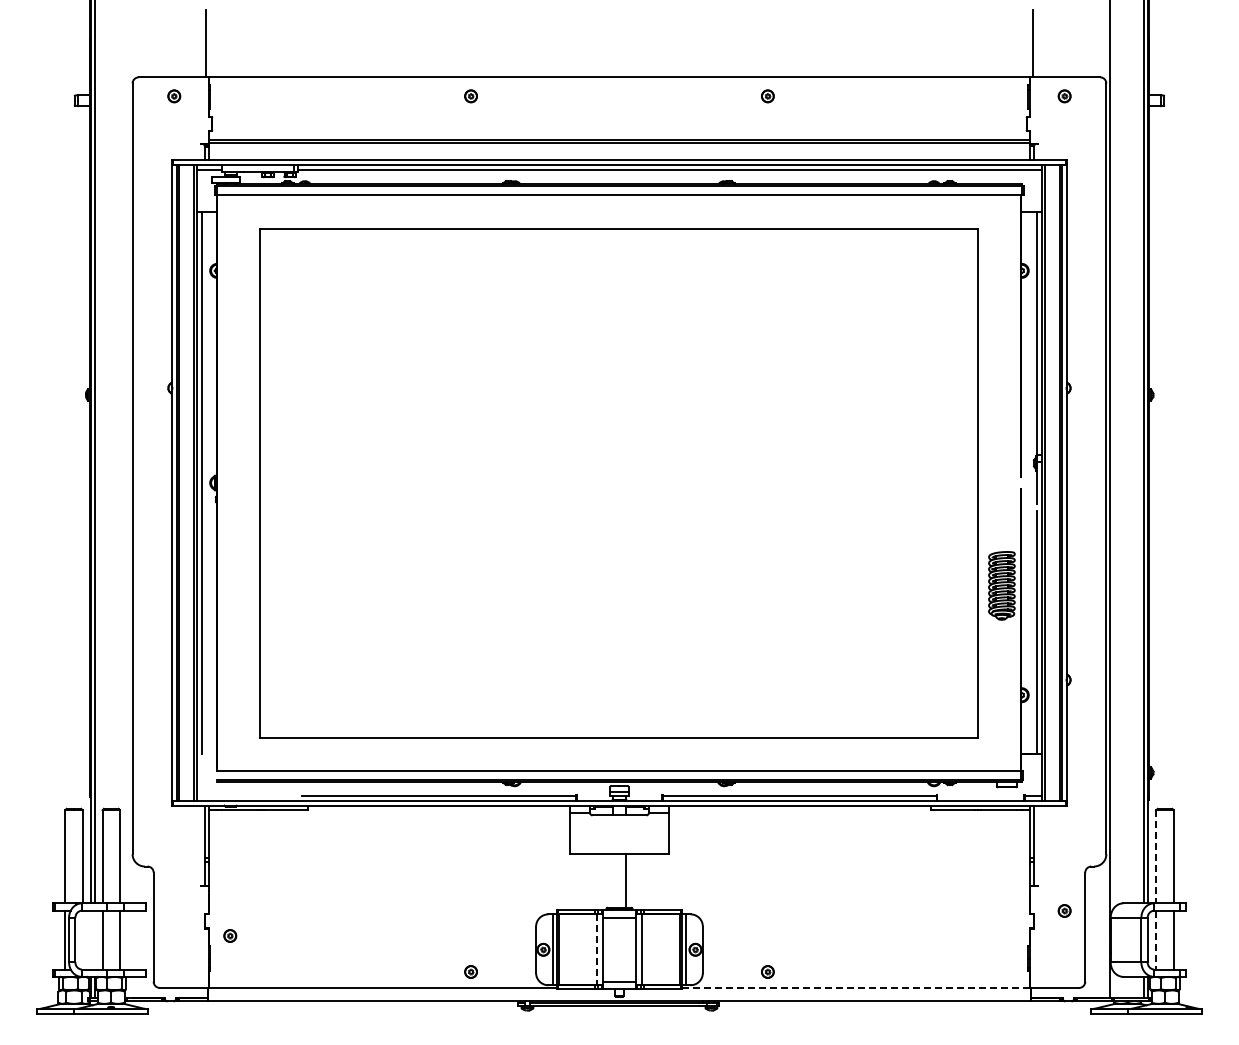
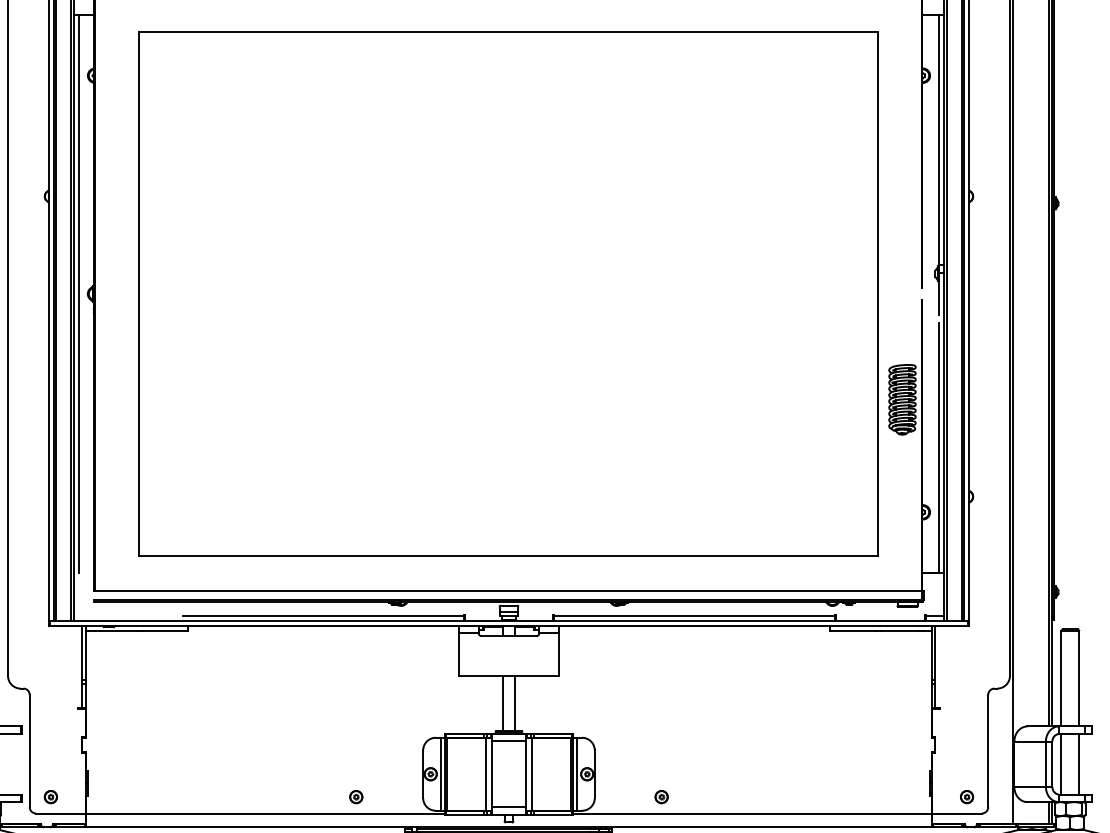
line: (1156, 856) -> (1061, 678), dashed -> solid
line: (613, 880) -> (502, 702), added
part: (1064, 910) -> (966, 796), moved
part: (230, 935) -> (51, 796), moved
line: (1156, 940) -> (1061, 764), dashed -> solid
line: (597, 950) -> (486, 774), dashed -> solid
line: (855, 987) -> (751, 813), dashed -> solid

